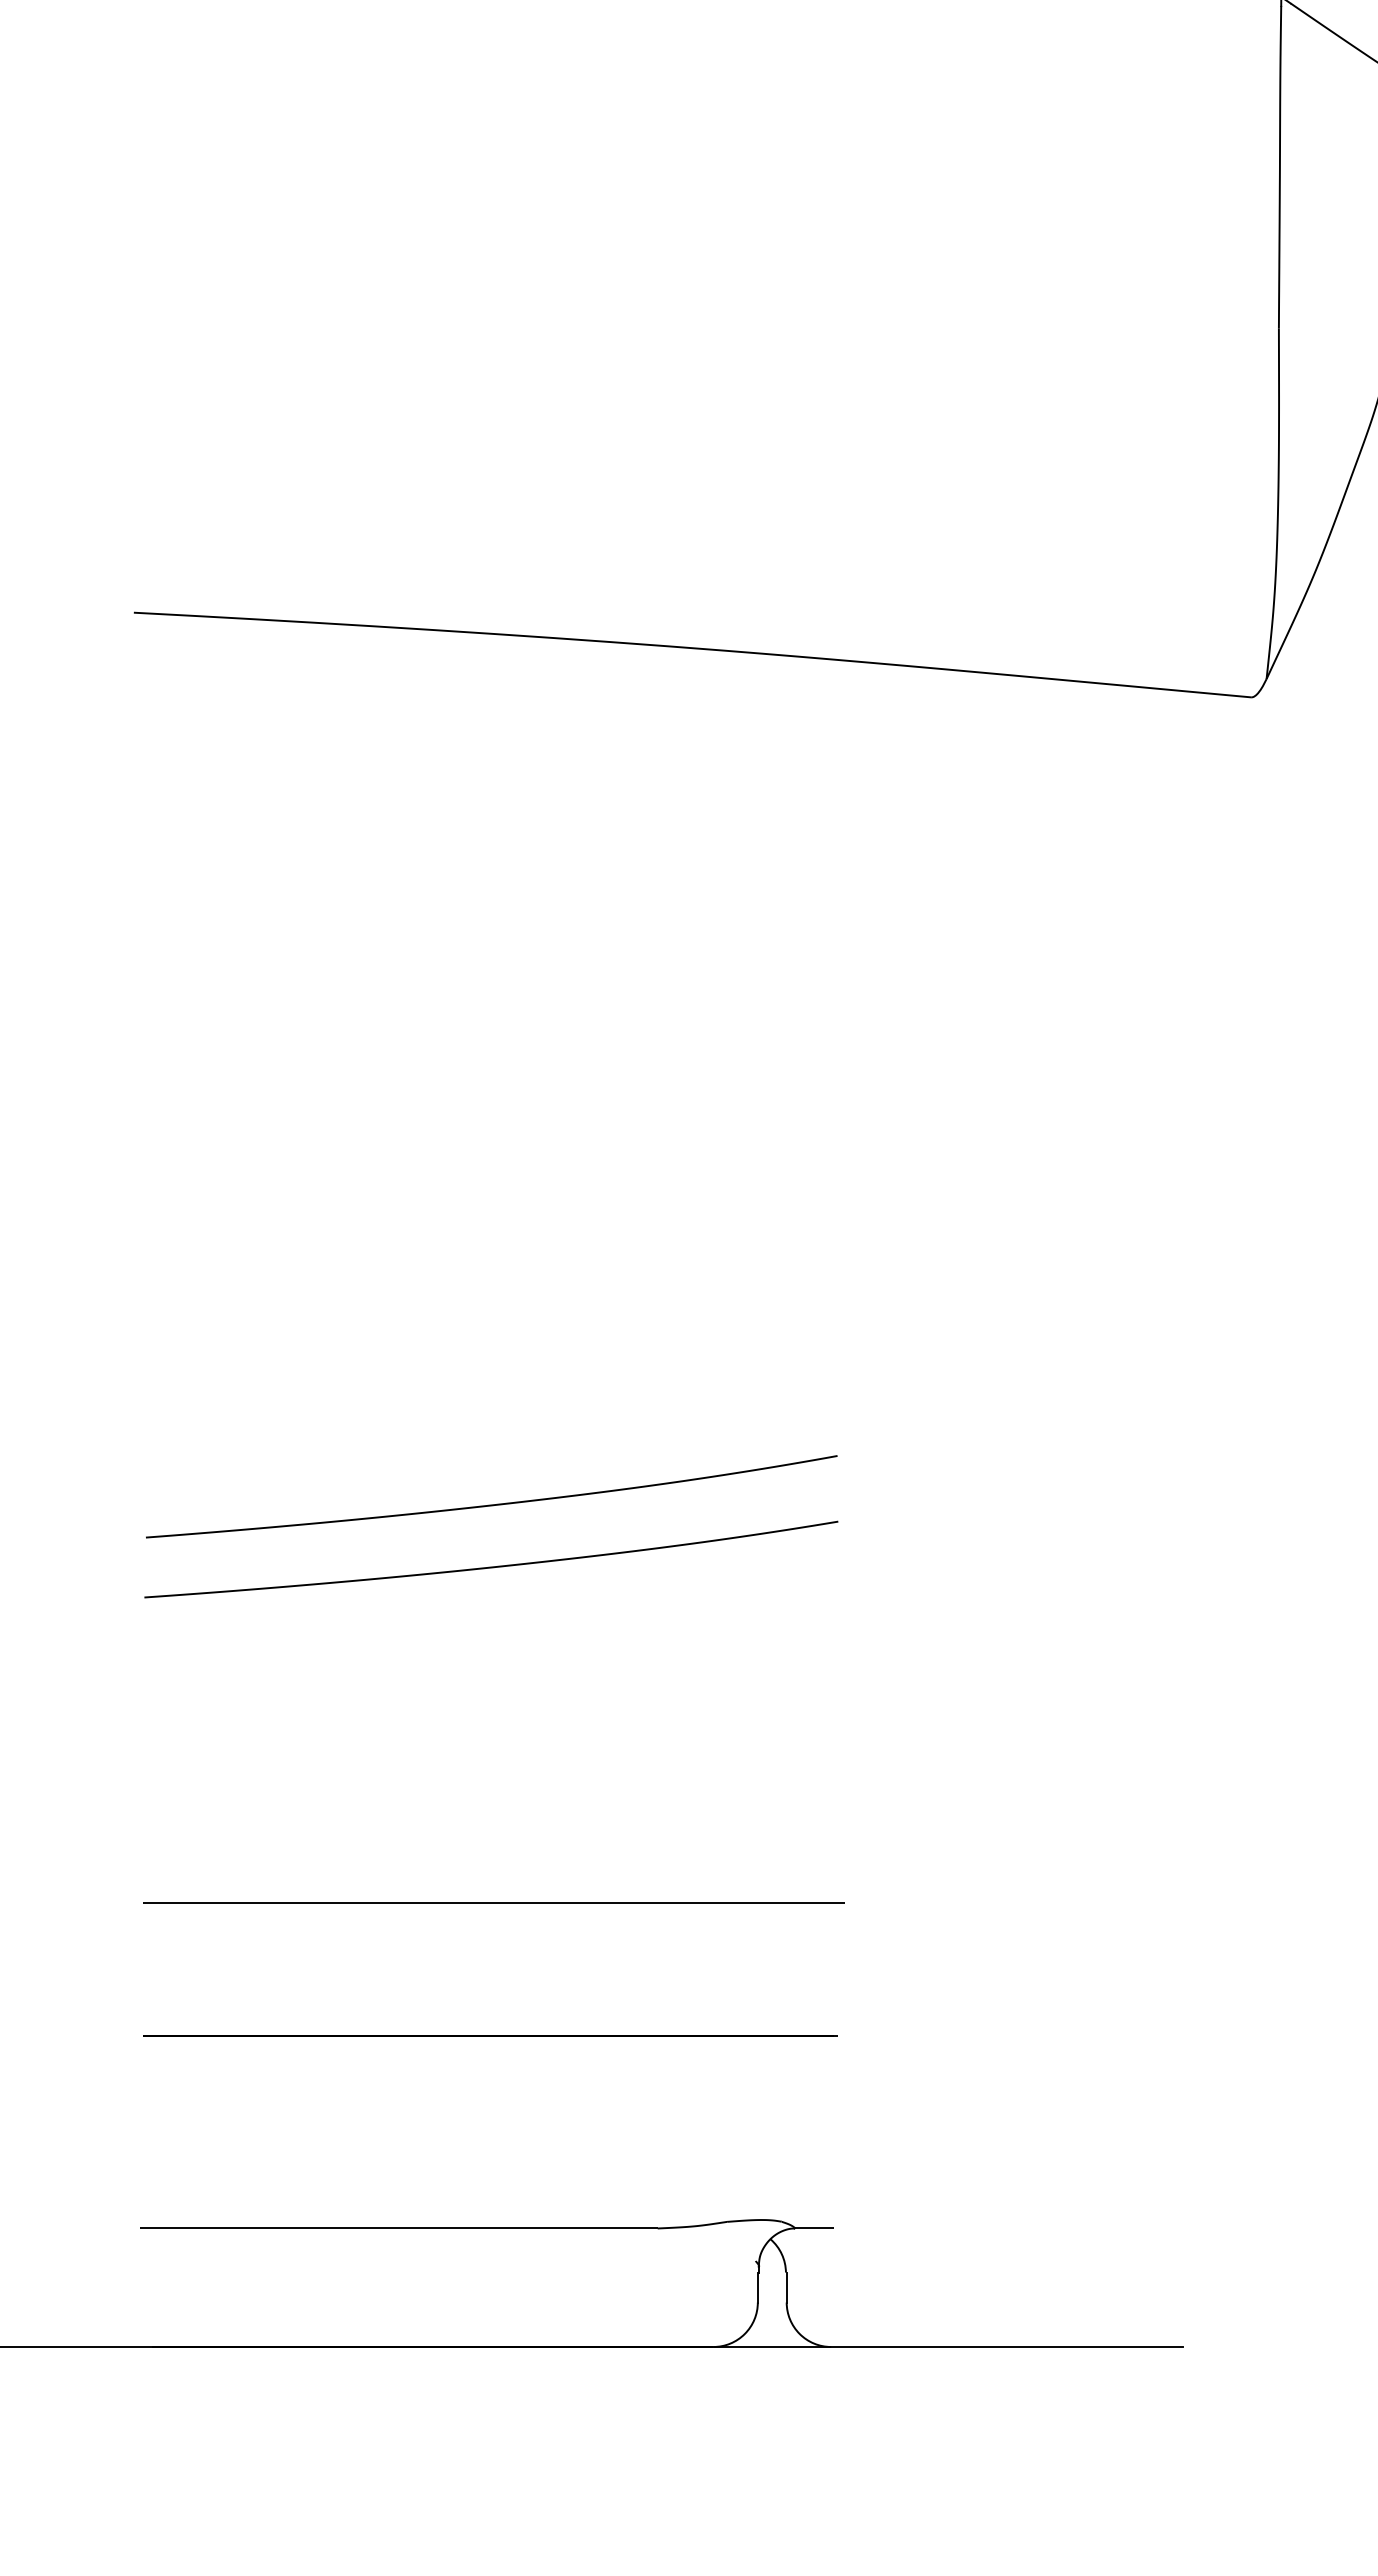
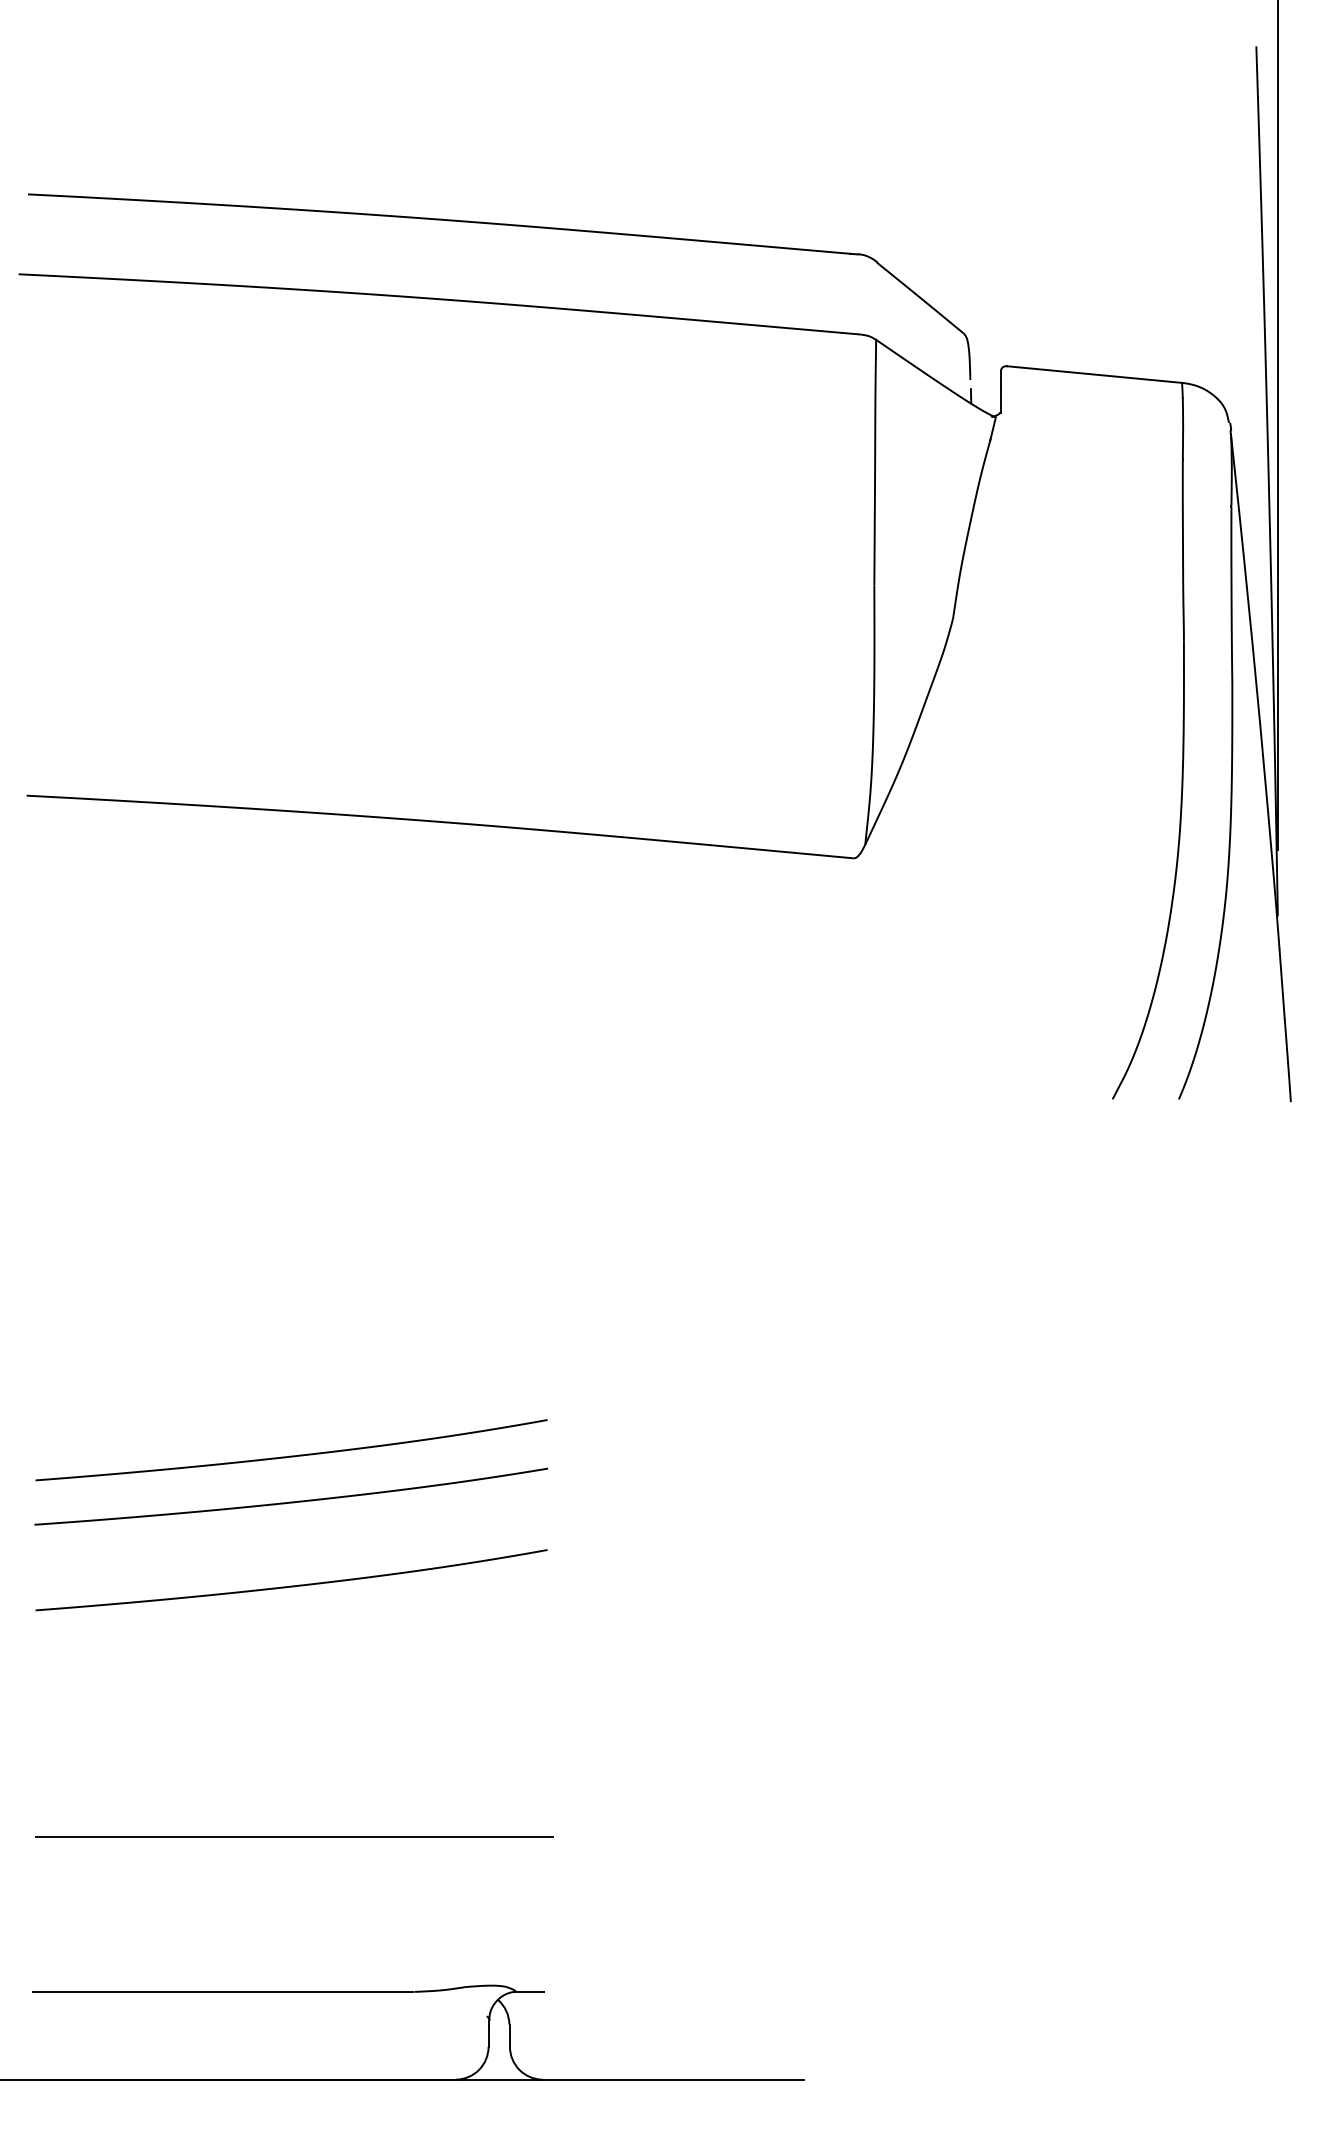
curve: (491, 1679) -> (291, 1585), added
line: (494, 1902) -> (294, 1836), moved
line: (490, 2034) -> (290, 1848), removed

